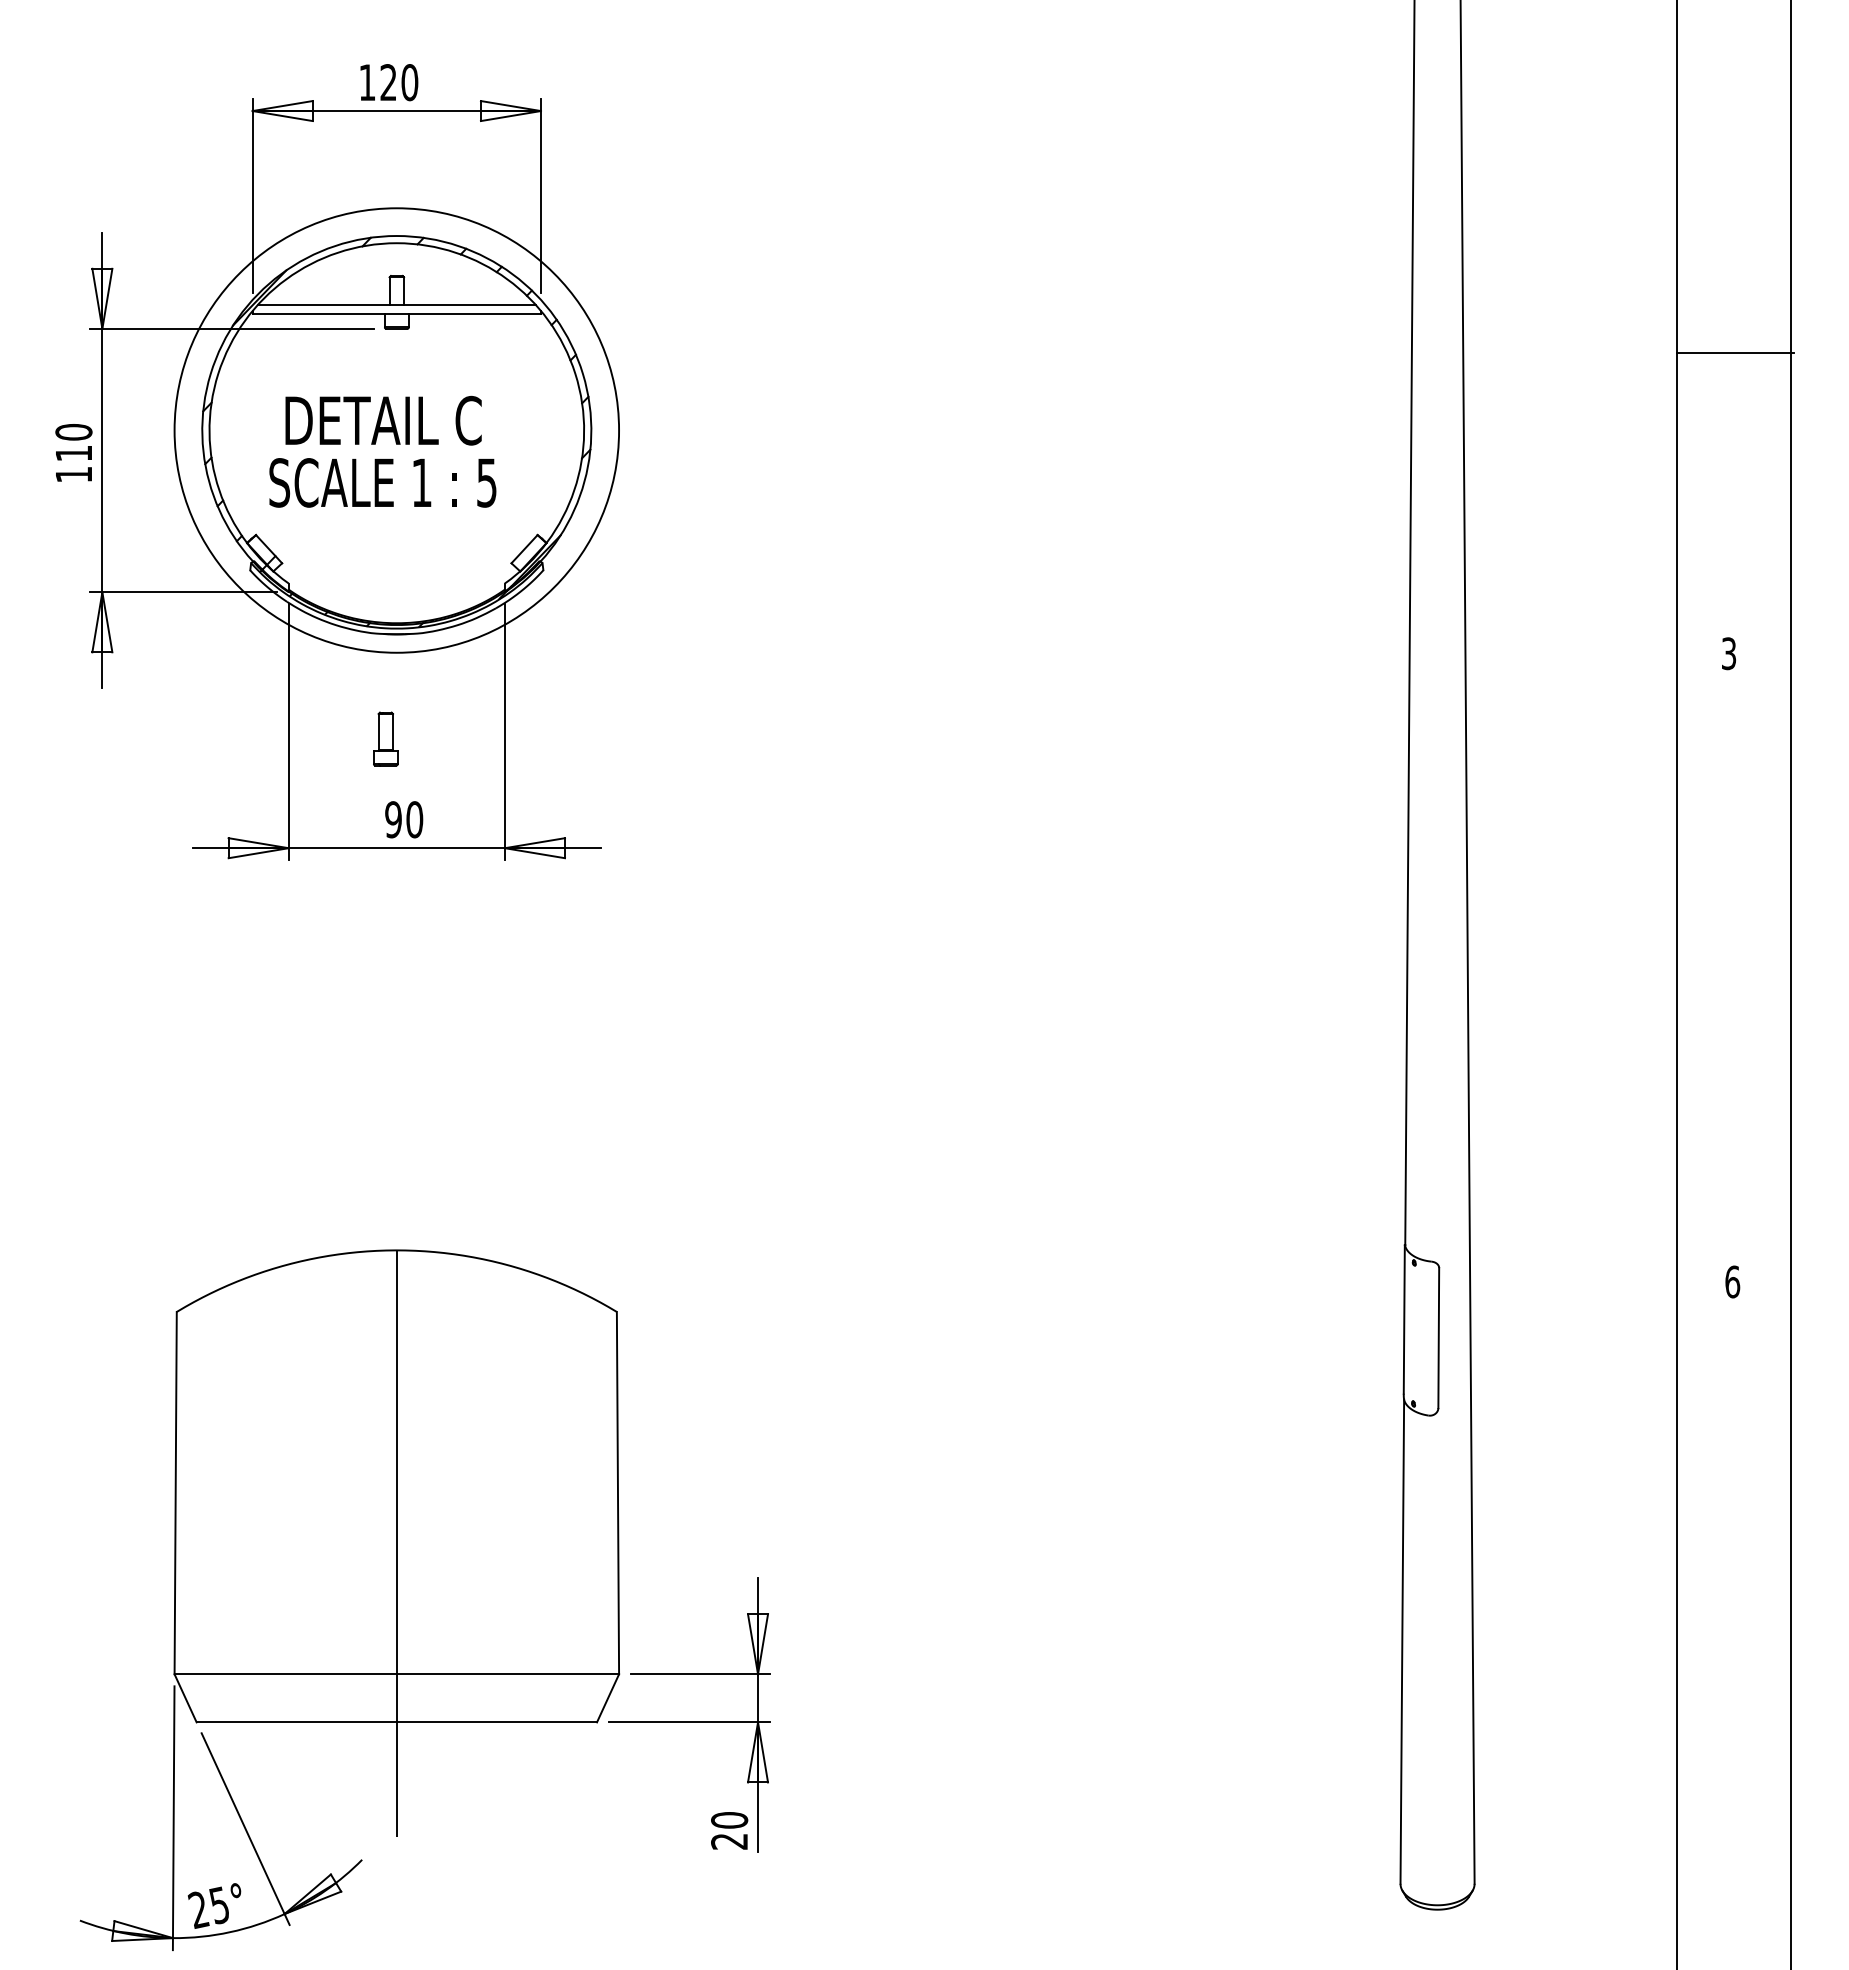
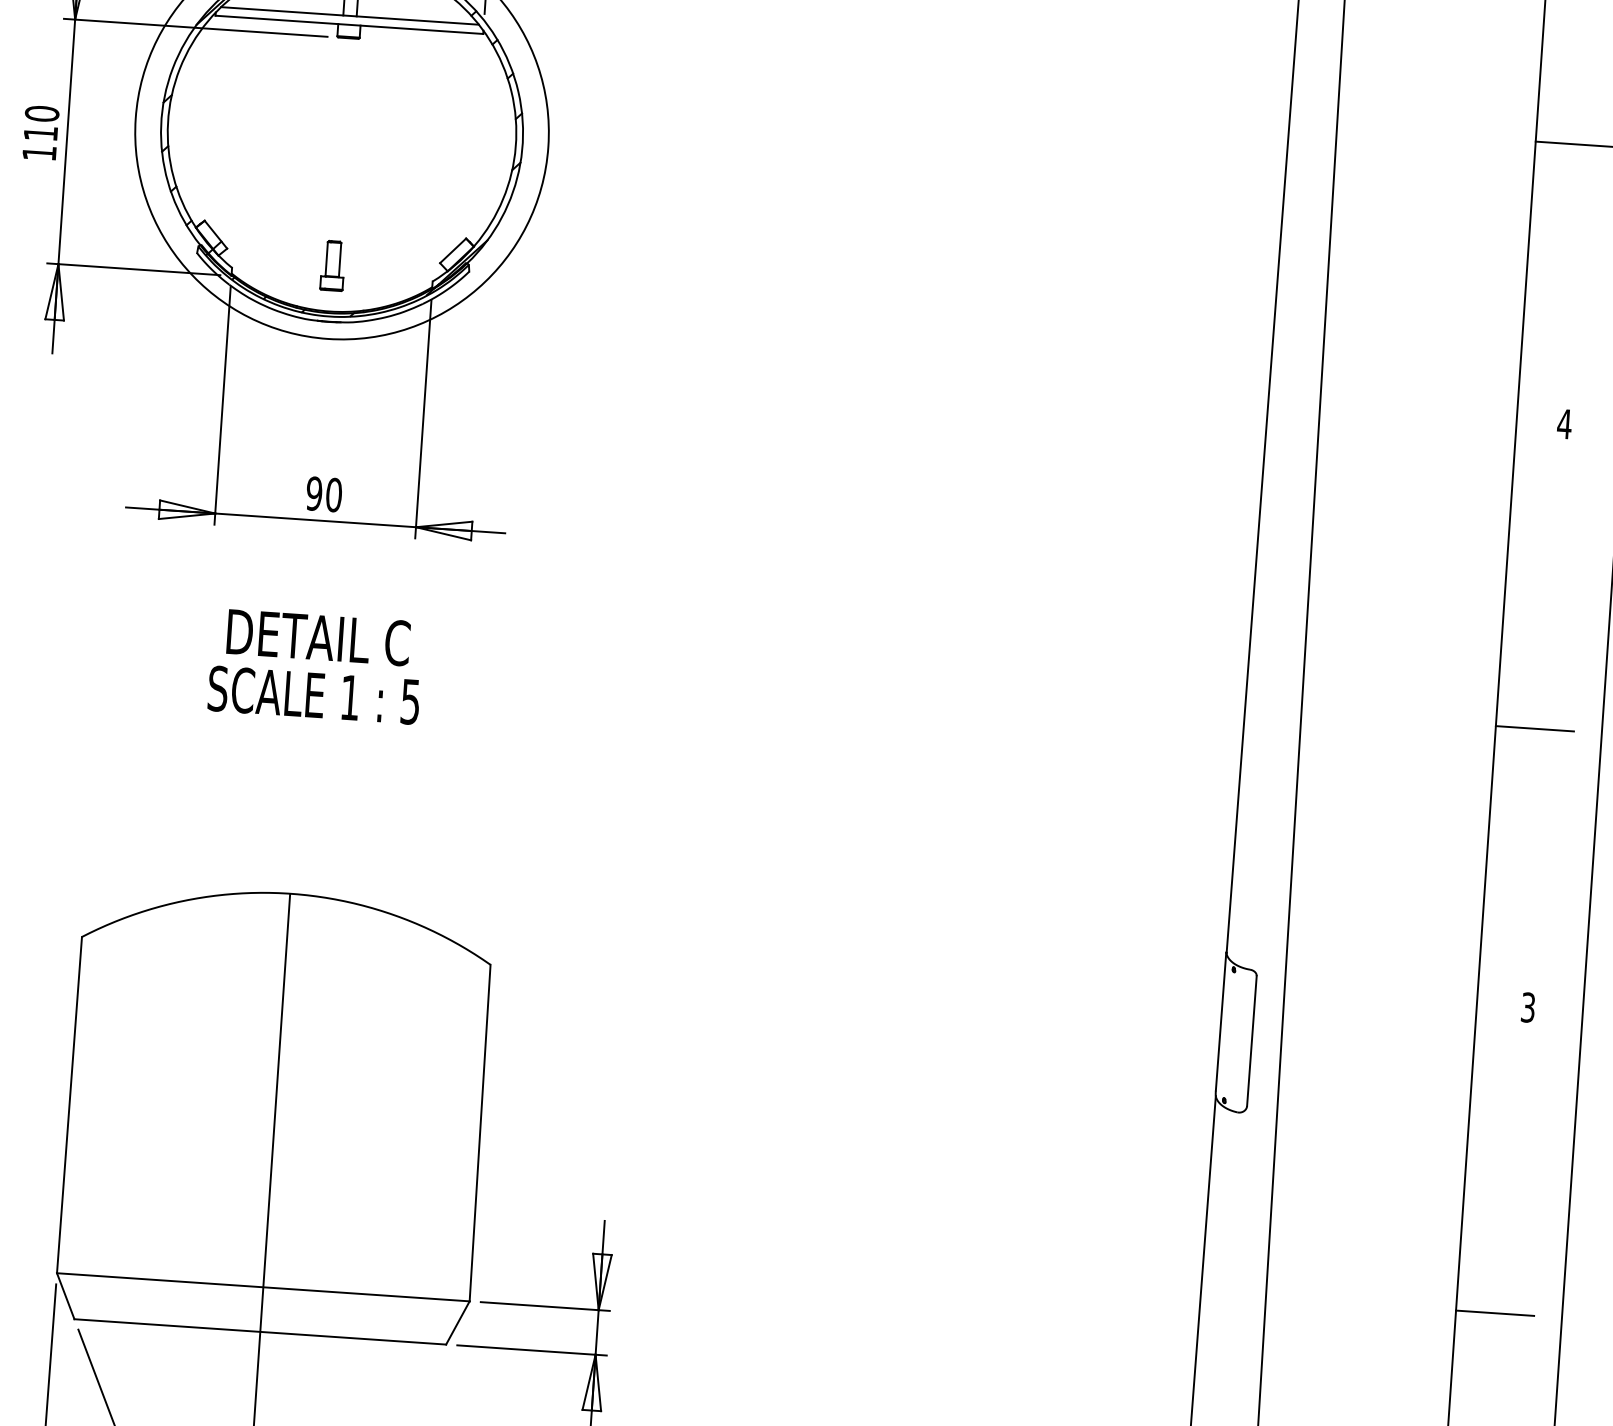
text: (382, 451) -> (315, 666), moved
text: (1728, 653) -> (1564, 423), 3 -> 4
part: (385, 738) -> (332, 265), moved
line: (1719, 982) -> (1535, 728), added
text: (1732, 1281) -> (1528, 1007), 6 -> 3
line: (1719, 1612) -> (1495, 1313), added

